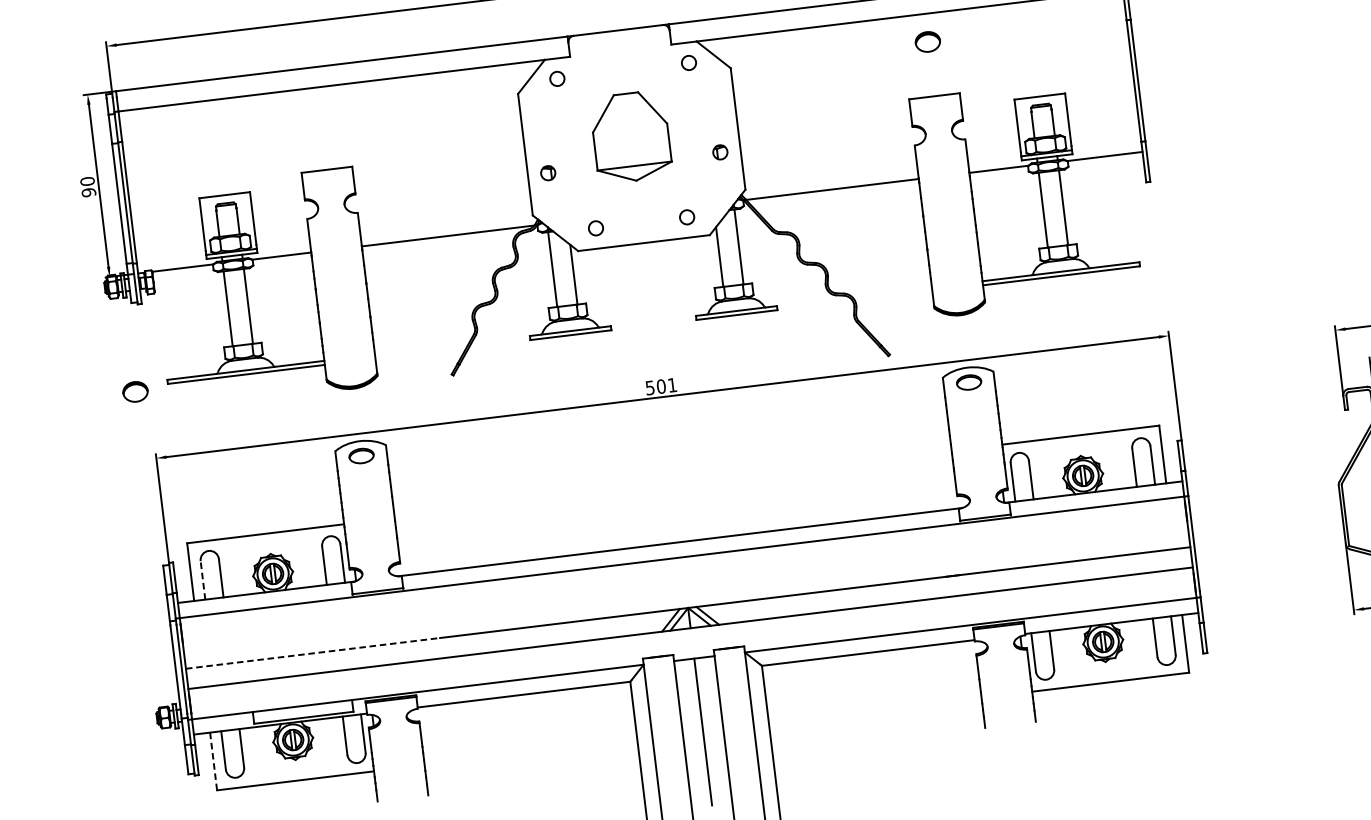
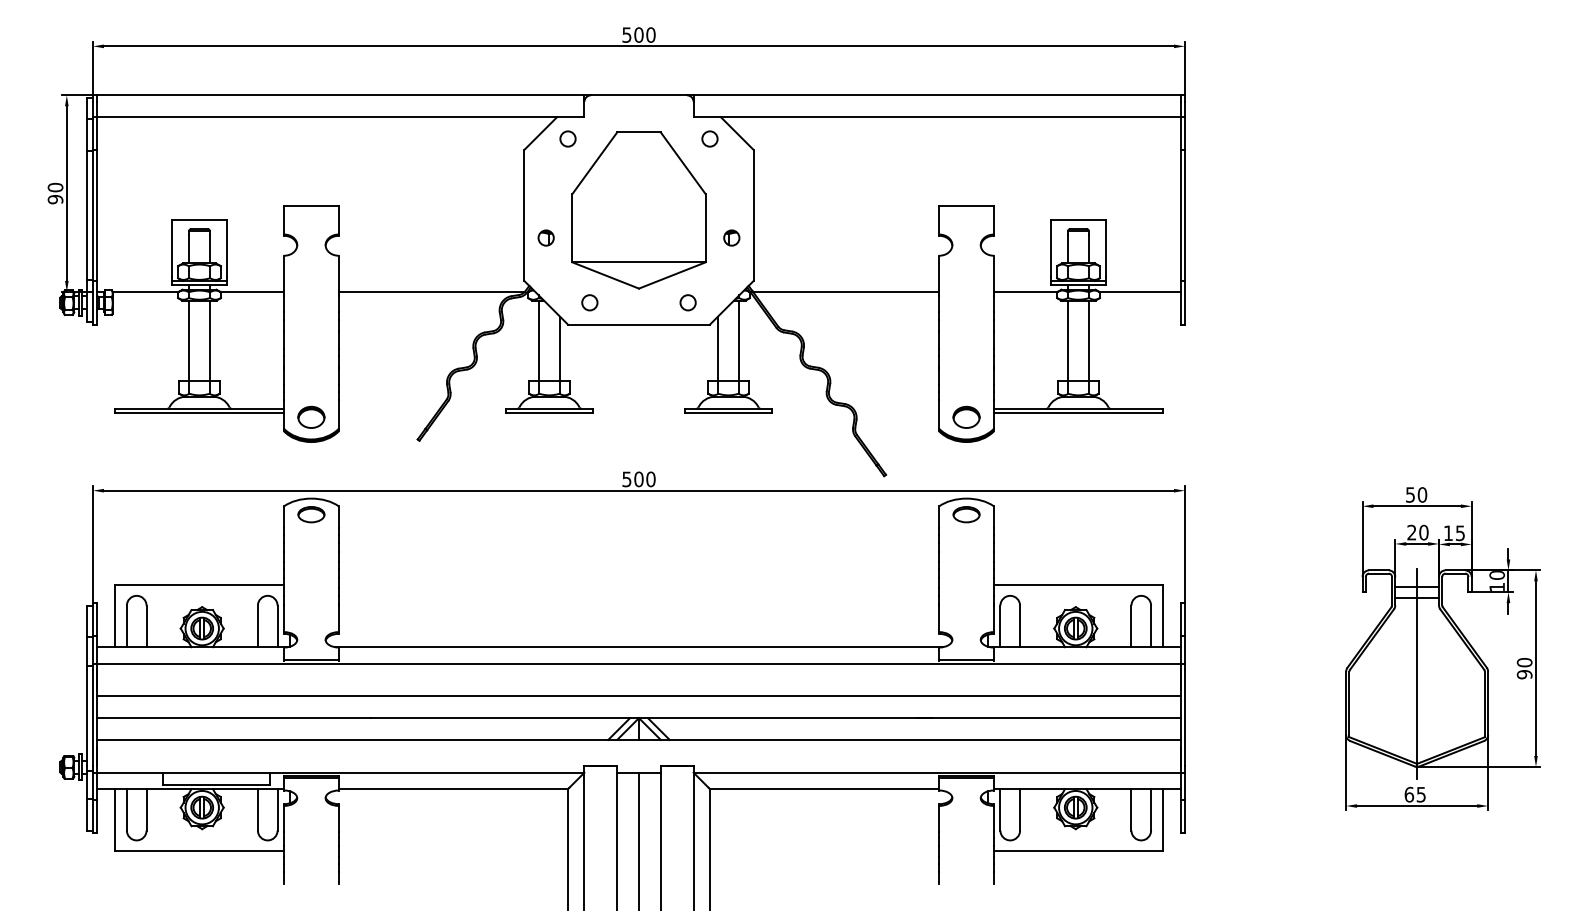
part: (927, 41) -> (966, 416), moved
part: (630, 137) -> (638, 210), size x1.67
text: (672, 385) -> (650, 479), 501 -> 500
part: (135, 391) -> (311, 416), moved
line: (202, 580) -> (126, 626), dashed -> solid
line: (685, 587) -> (638, 696), added
line: (313, 653) -> (234, 718), dashed -> solid
line: (213, 761) -> (114, 820), dashed -> solid

